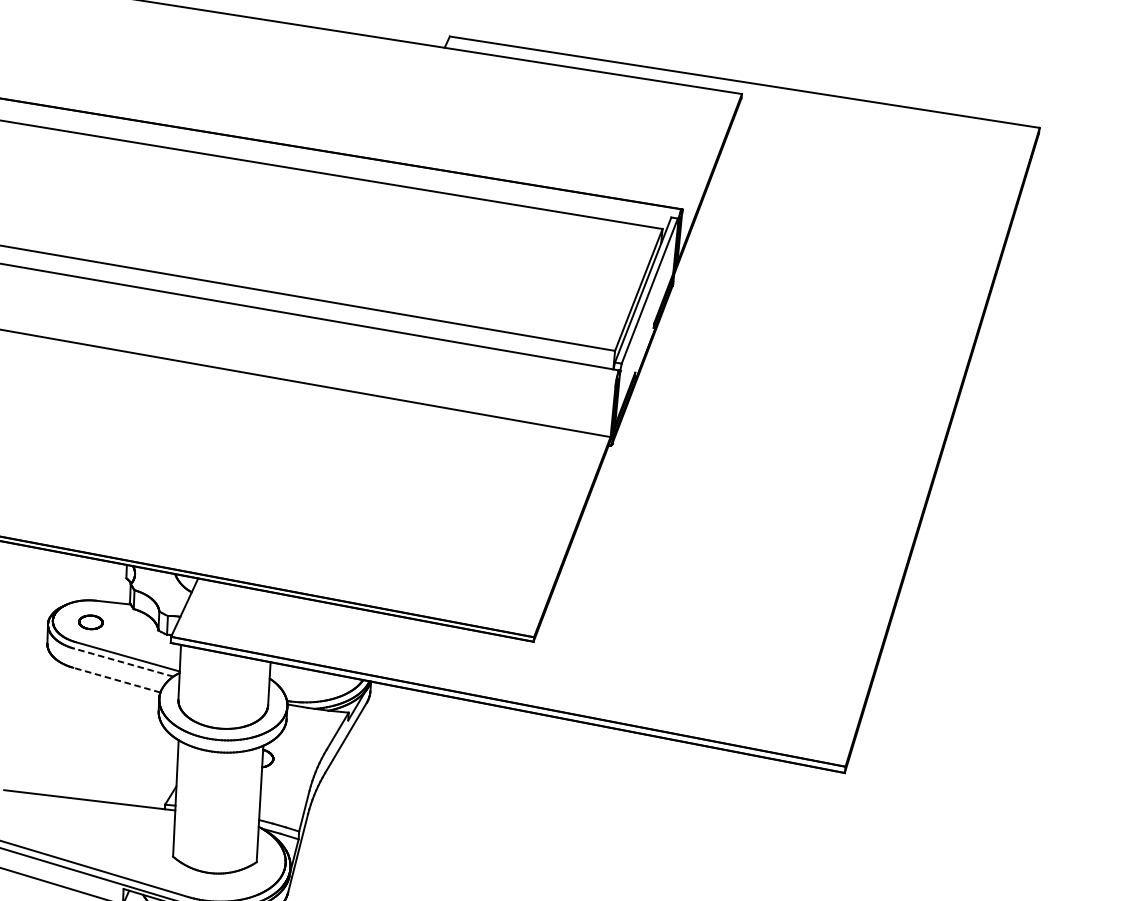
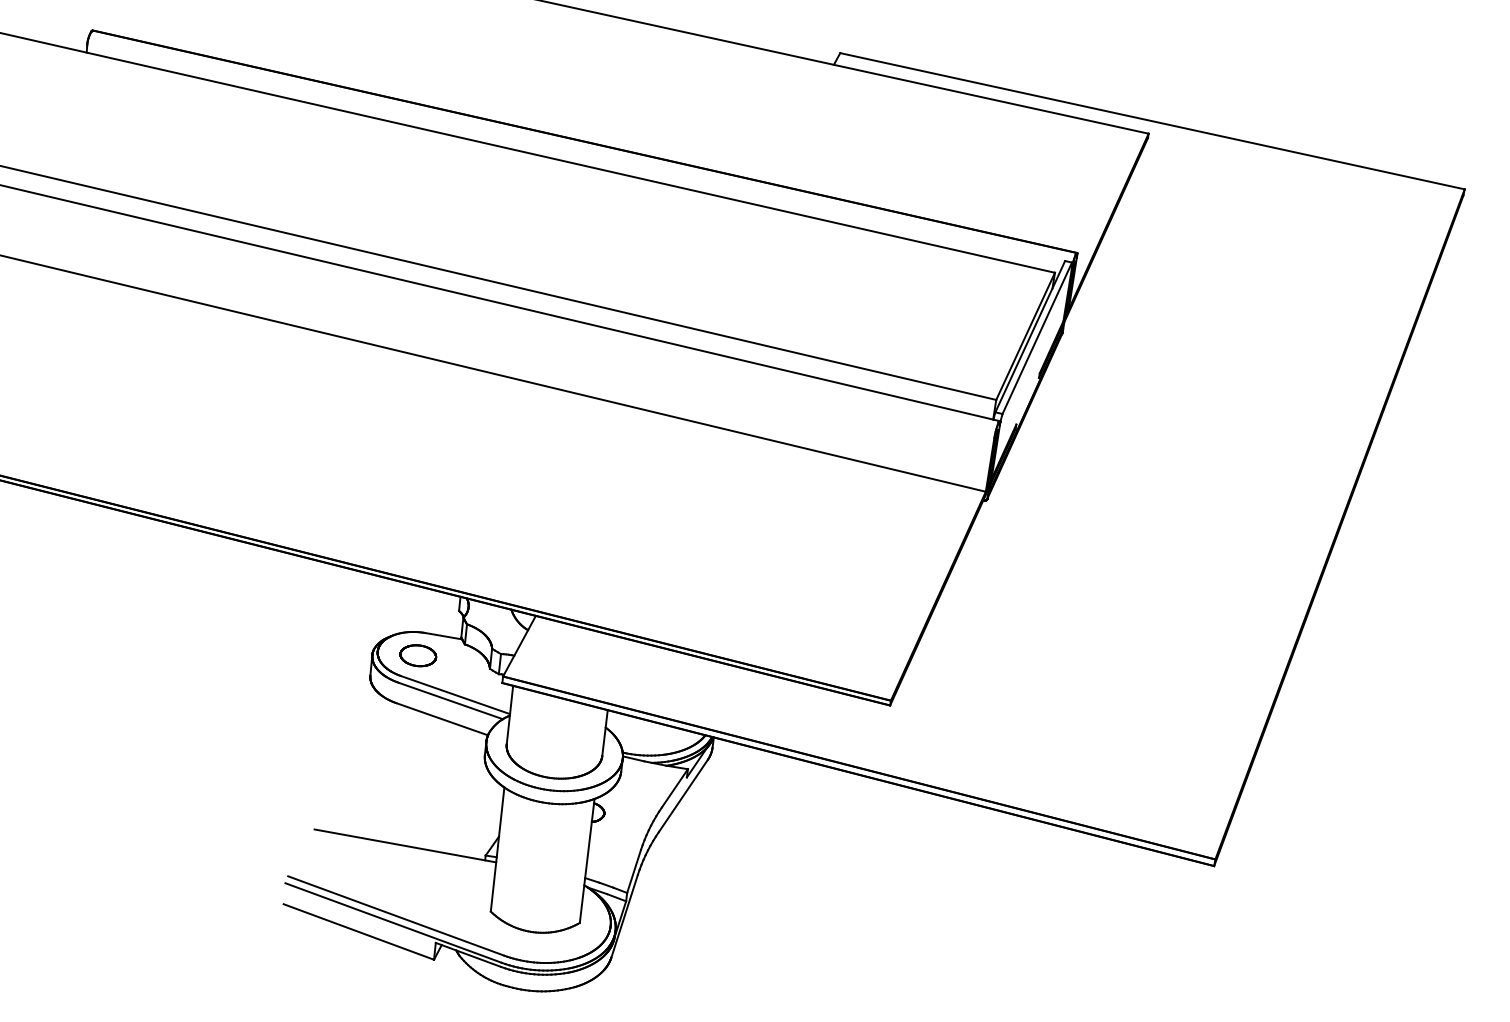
part: (91, 622) -> (418, 655), size x1.43
line: (123, 662) -> (450, 700), dashed -> solid
line: (117, 680) -> (442, 719), dashed -> solid

